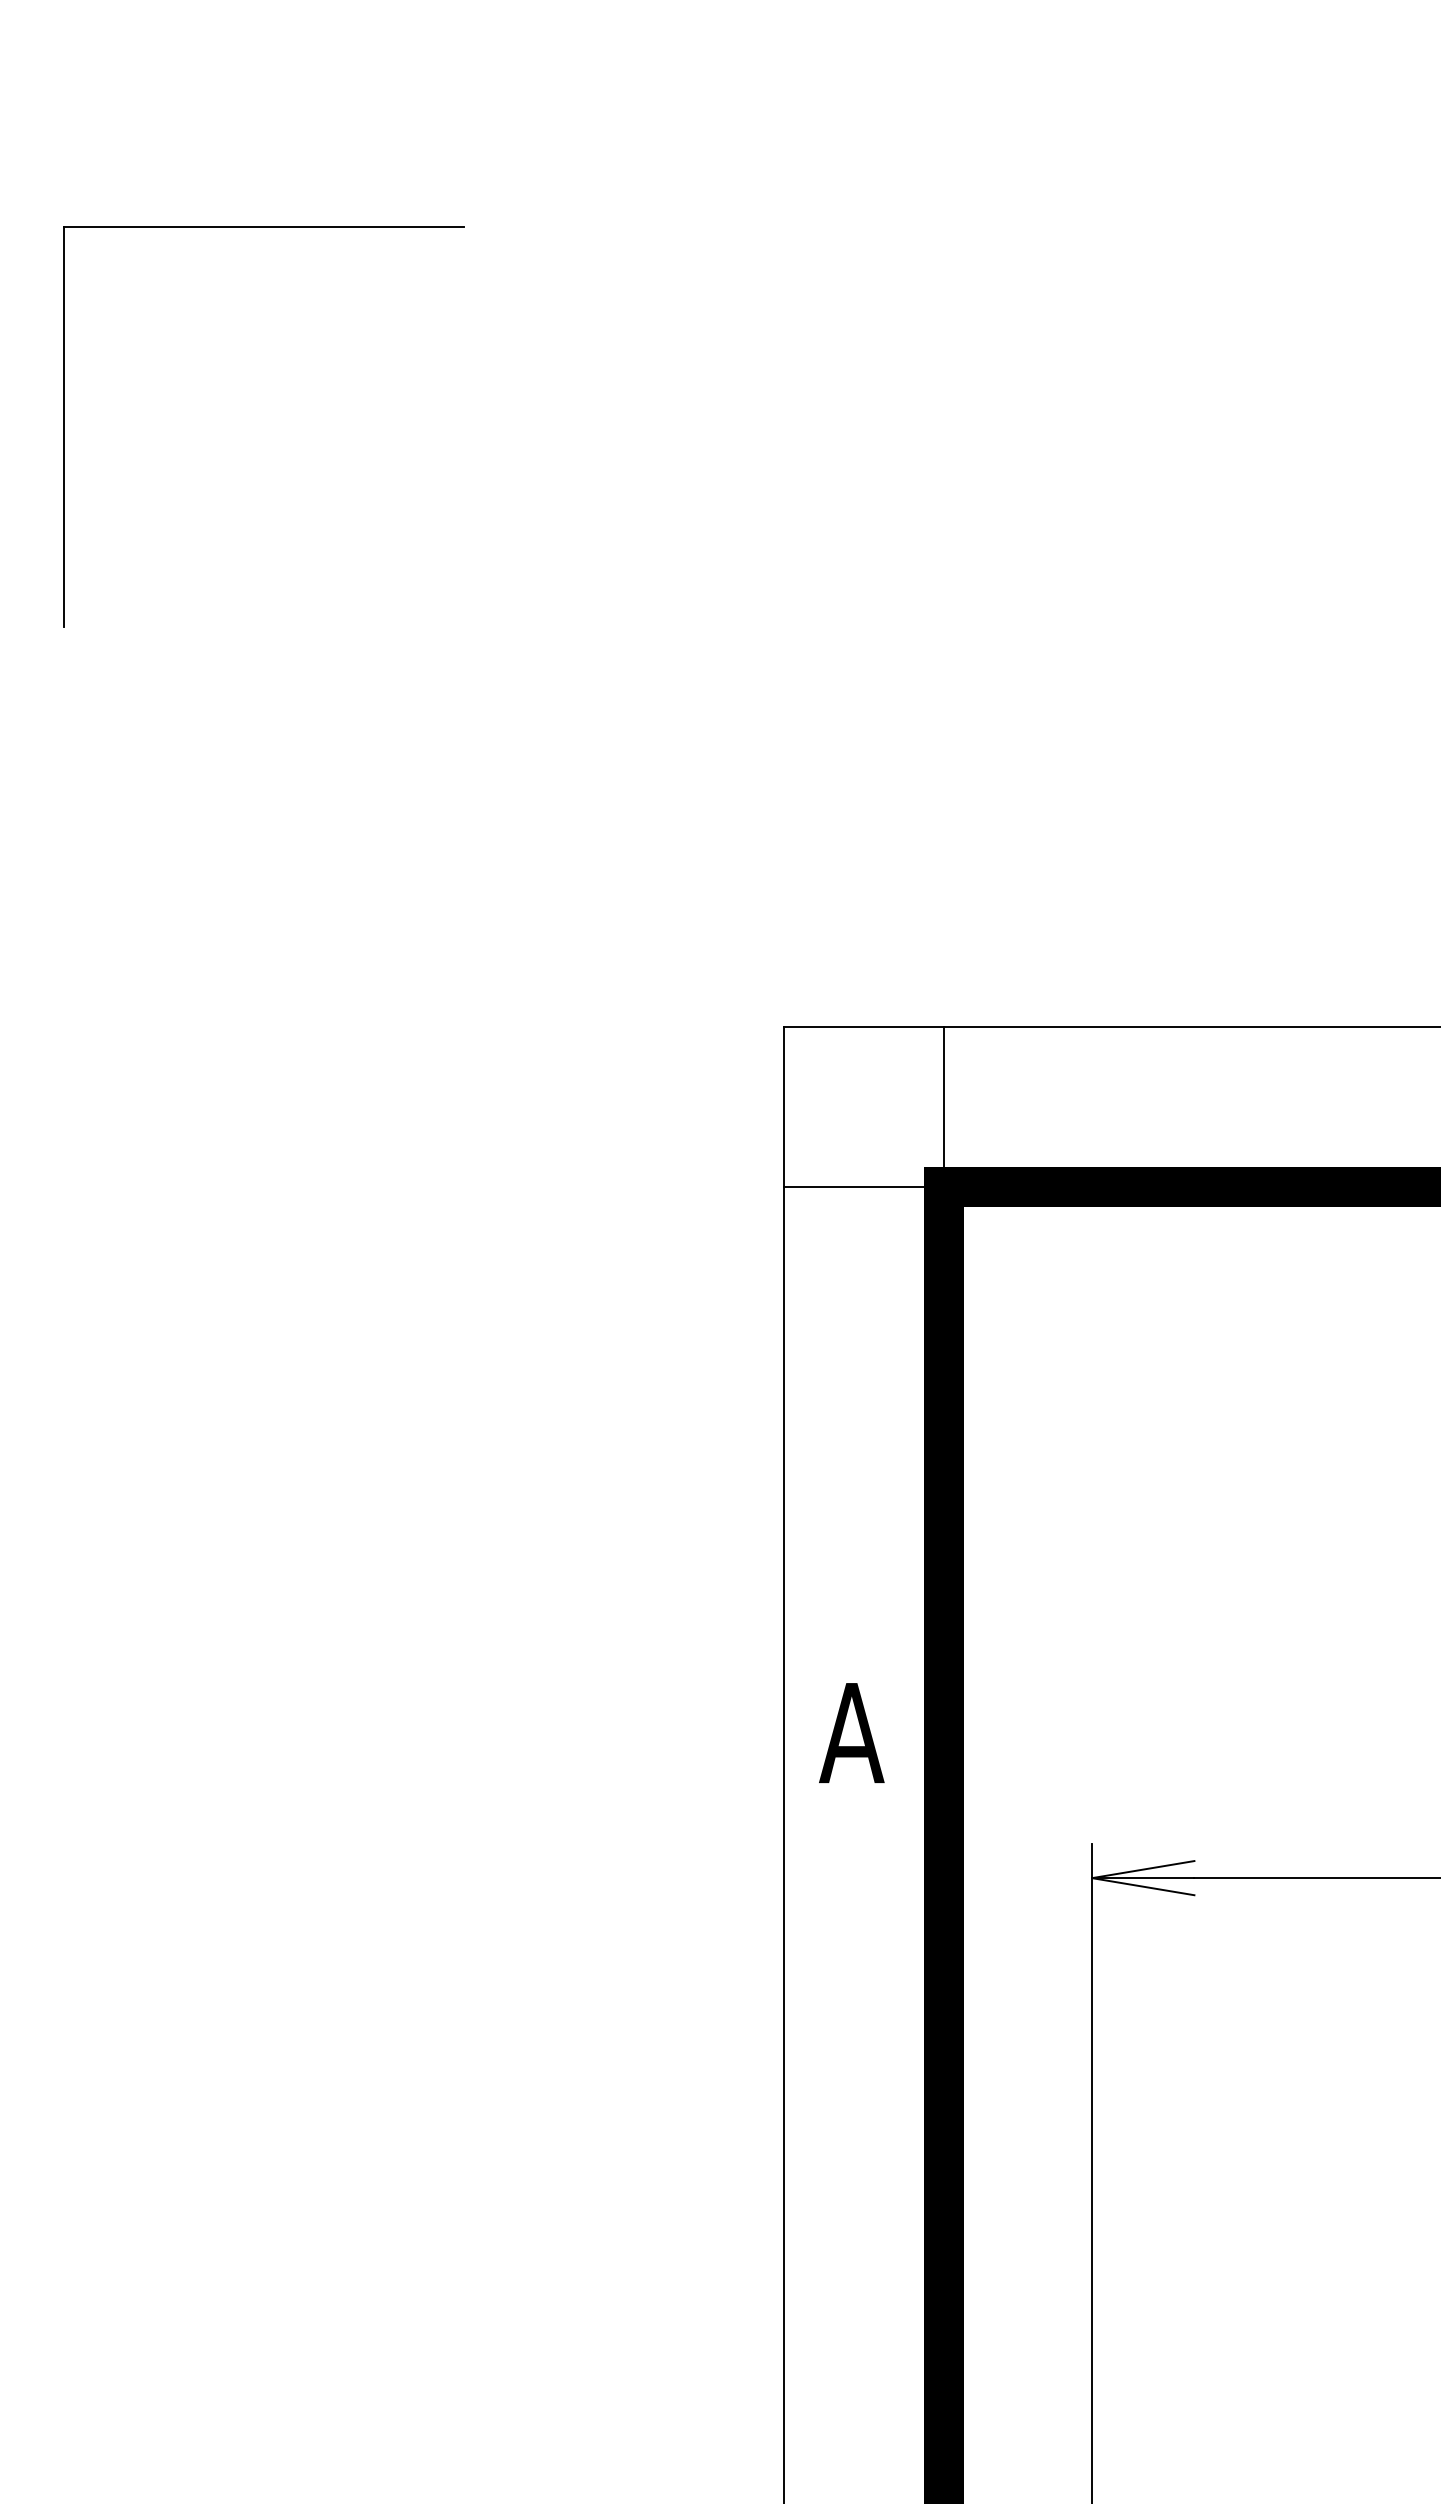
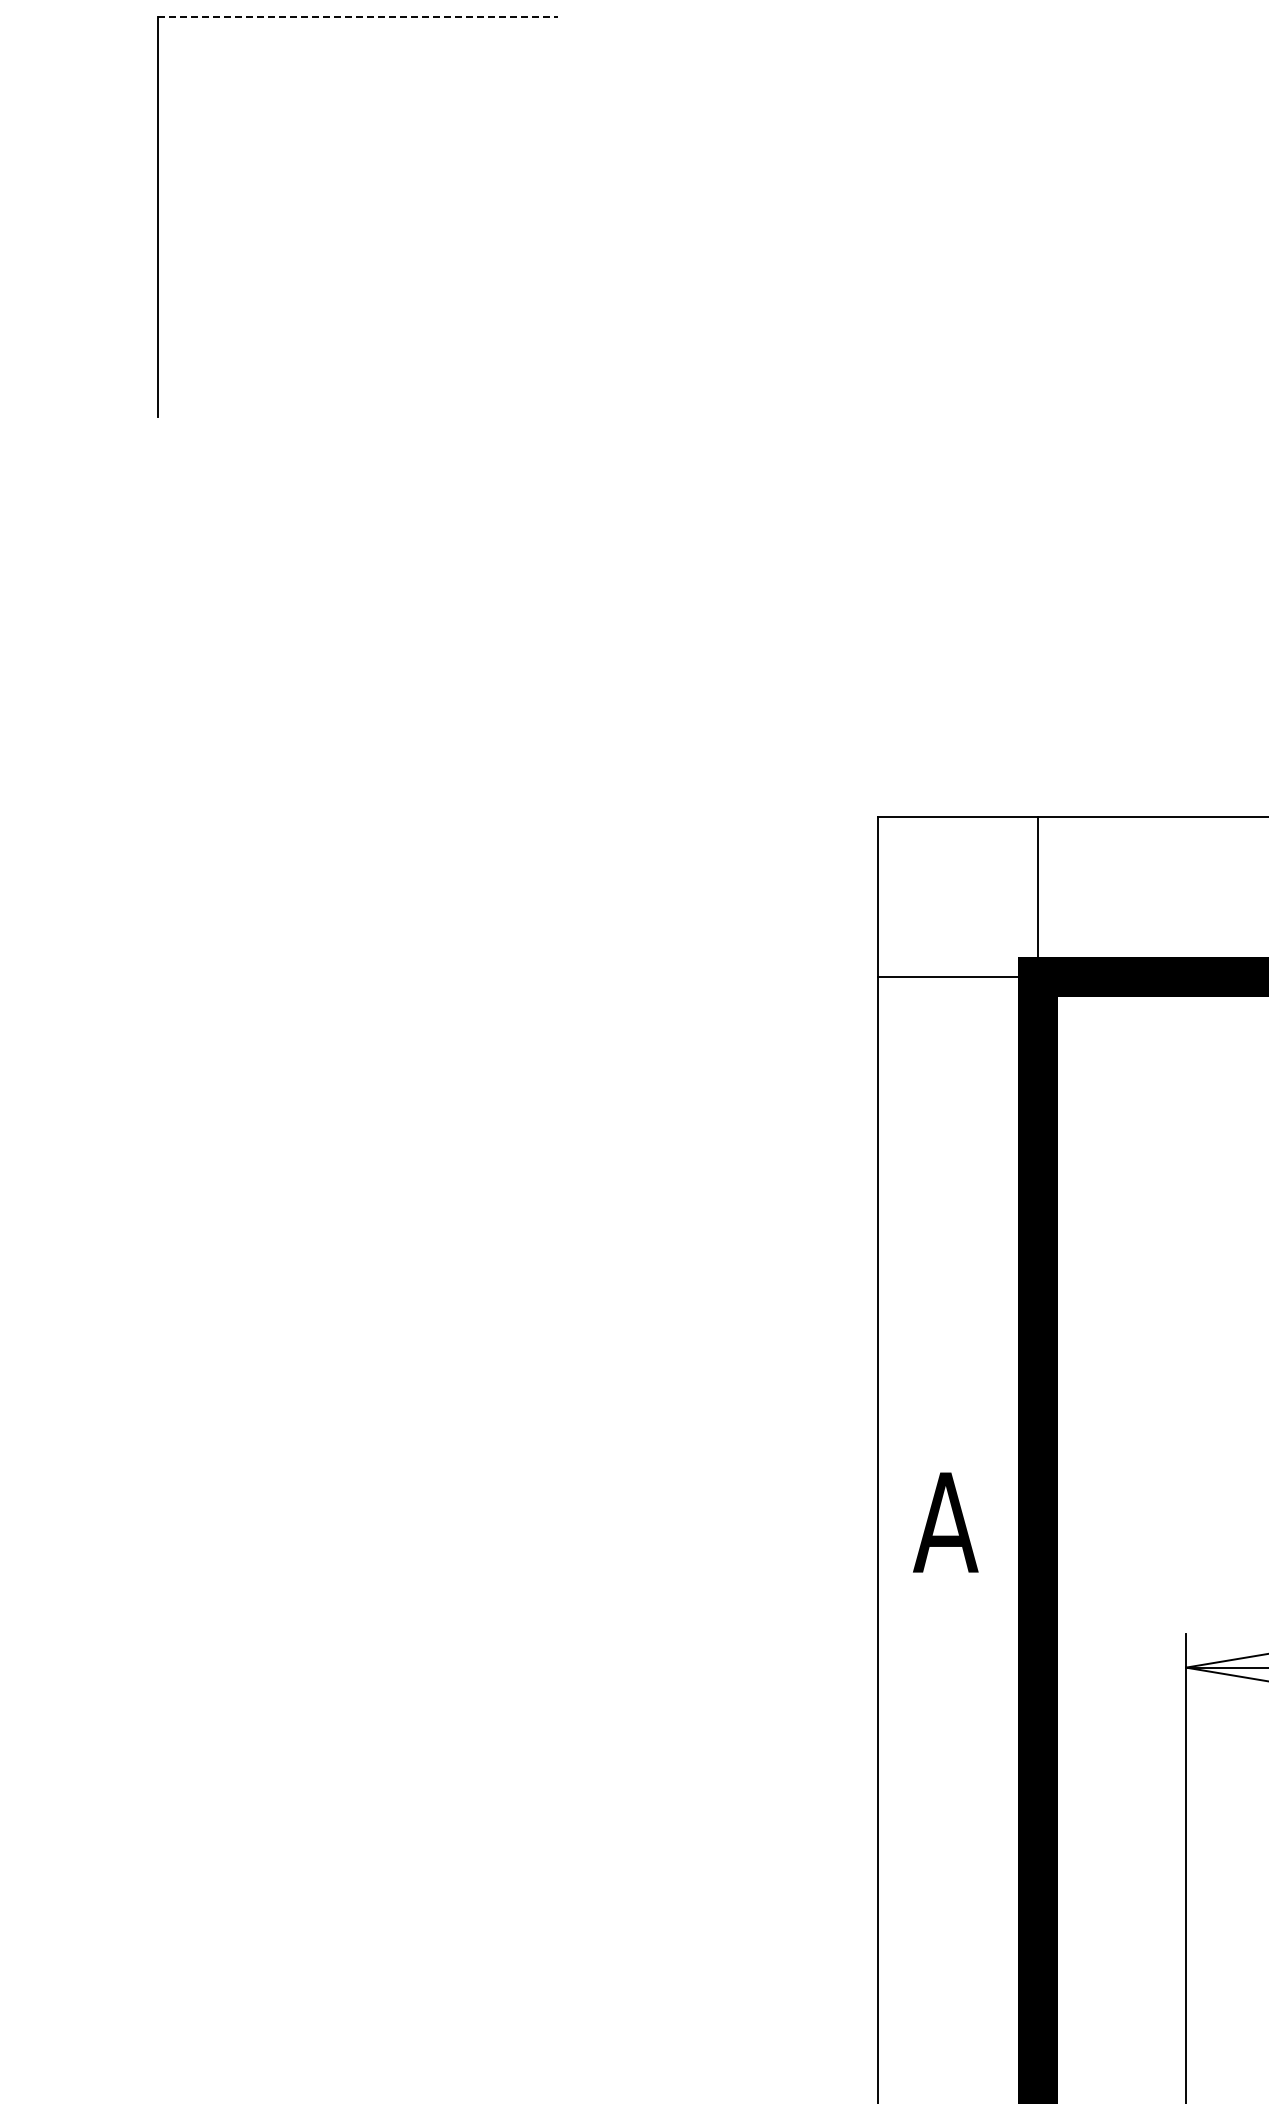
line: (264, 227) -> (358, 16), solid -> dashed

